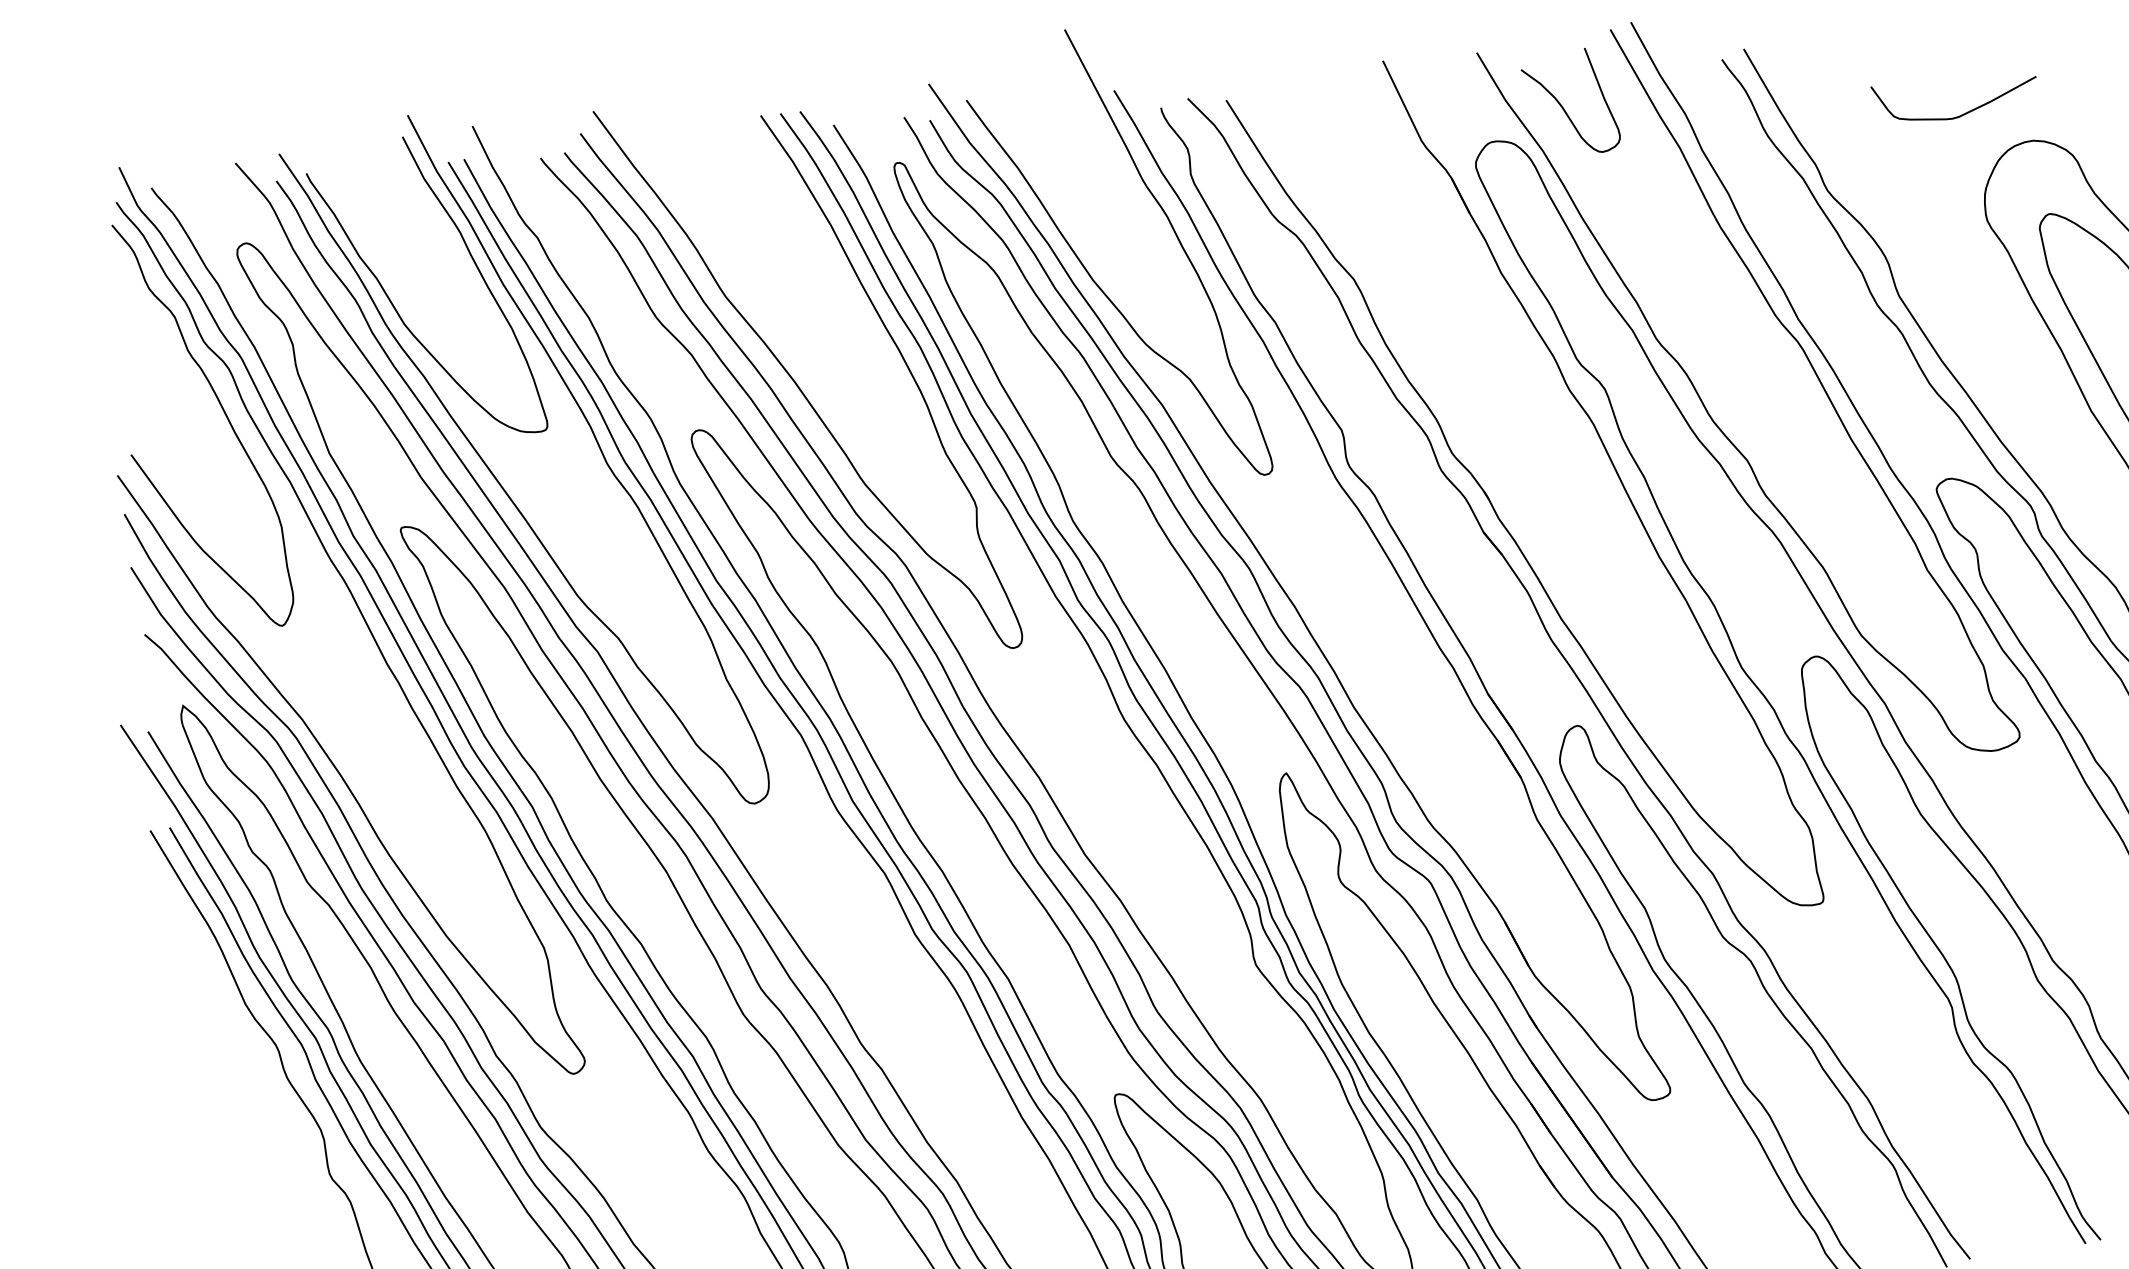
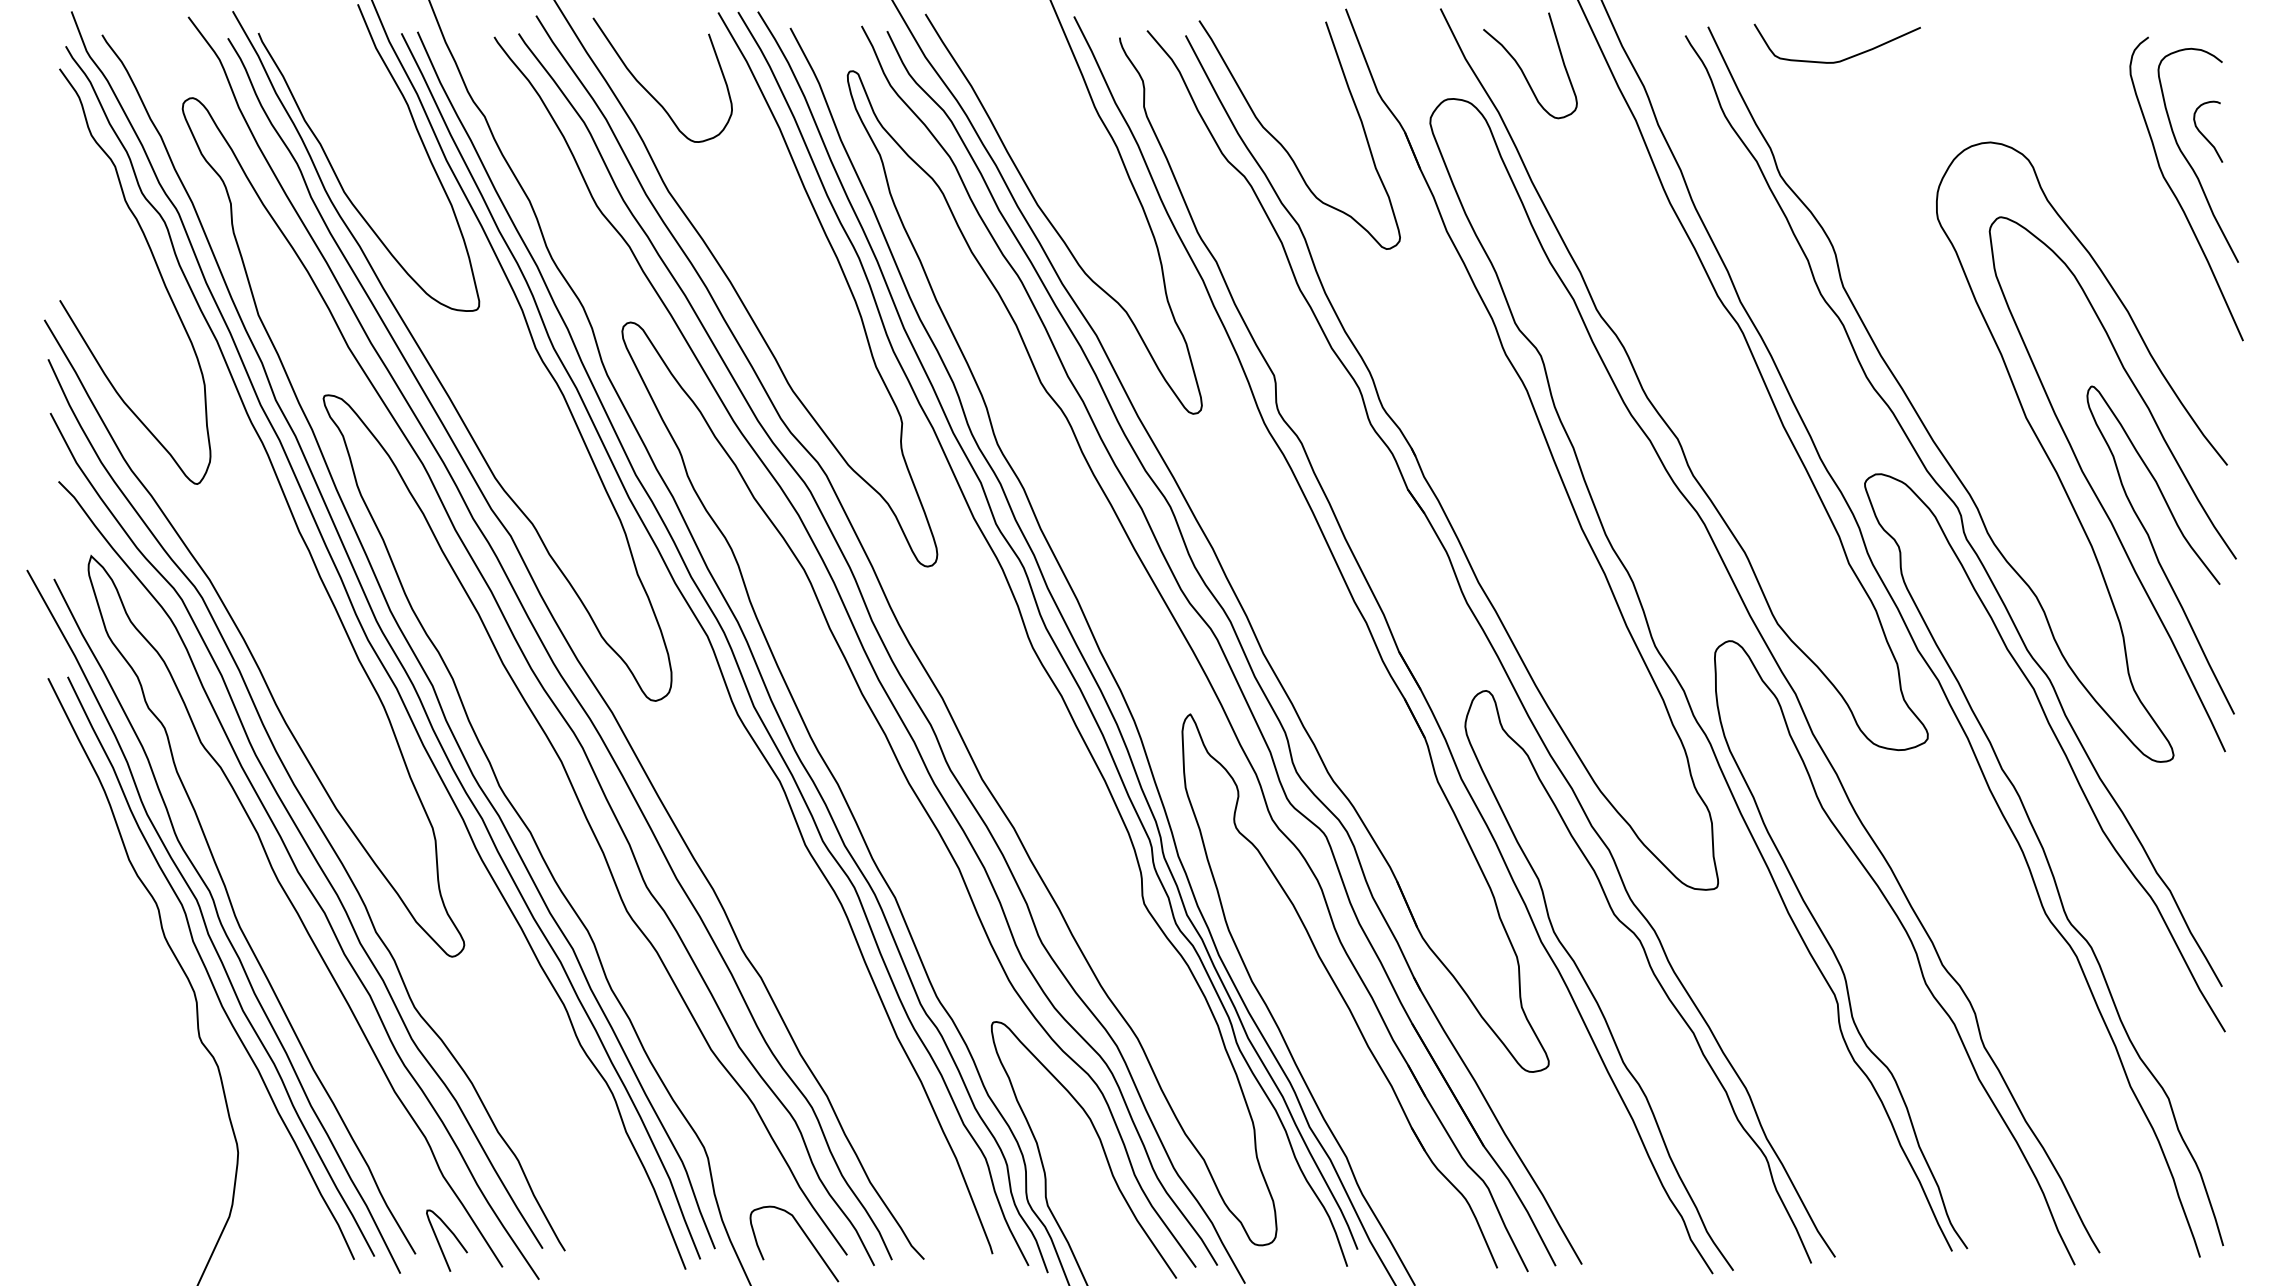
curve: (1963, 113) -> (1844, 58), moved
curve: (699, 200) -> (649, 92), added
curve: (1331, 200) -> (1282, 144), added

